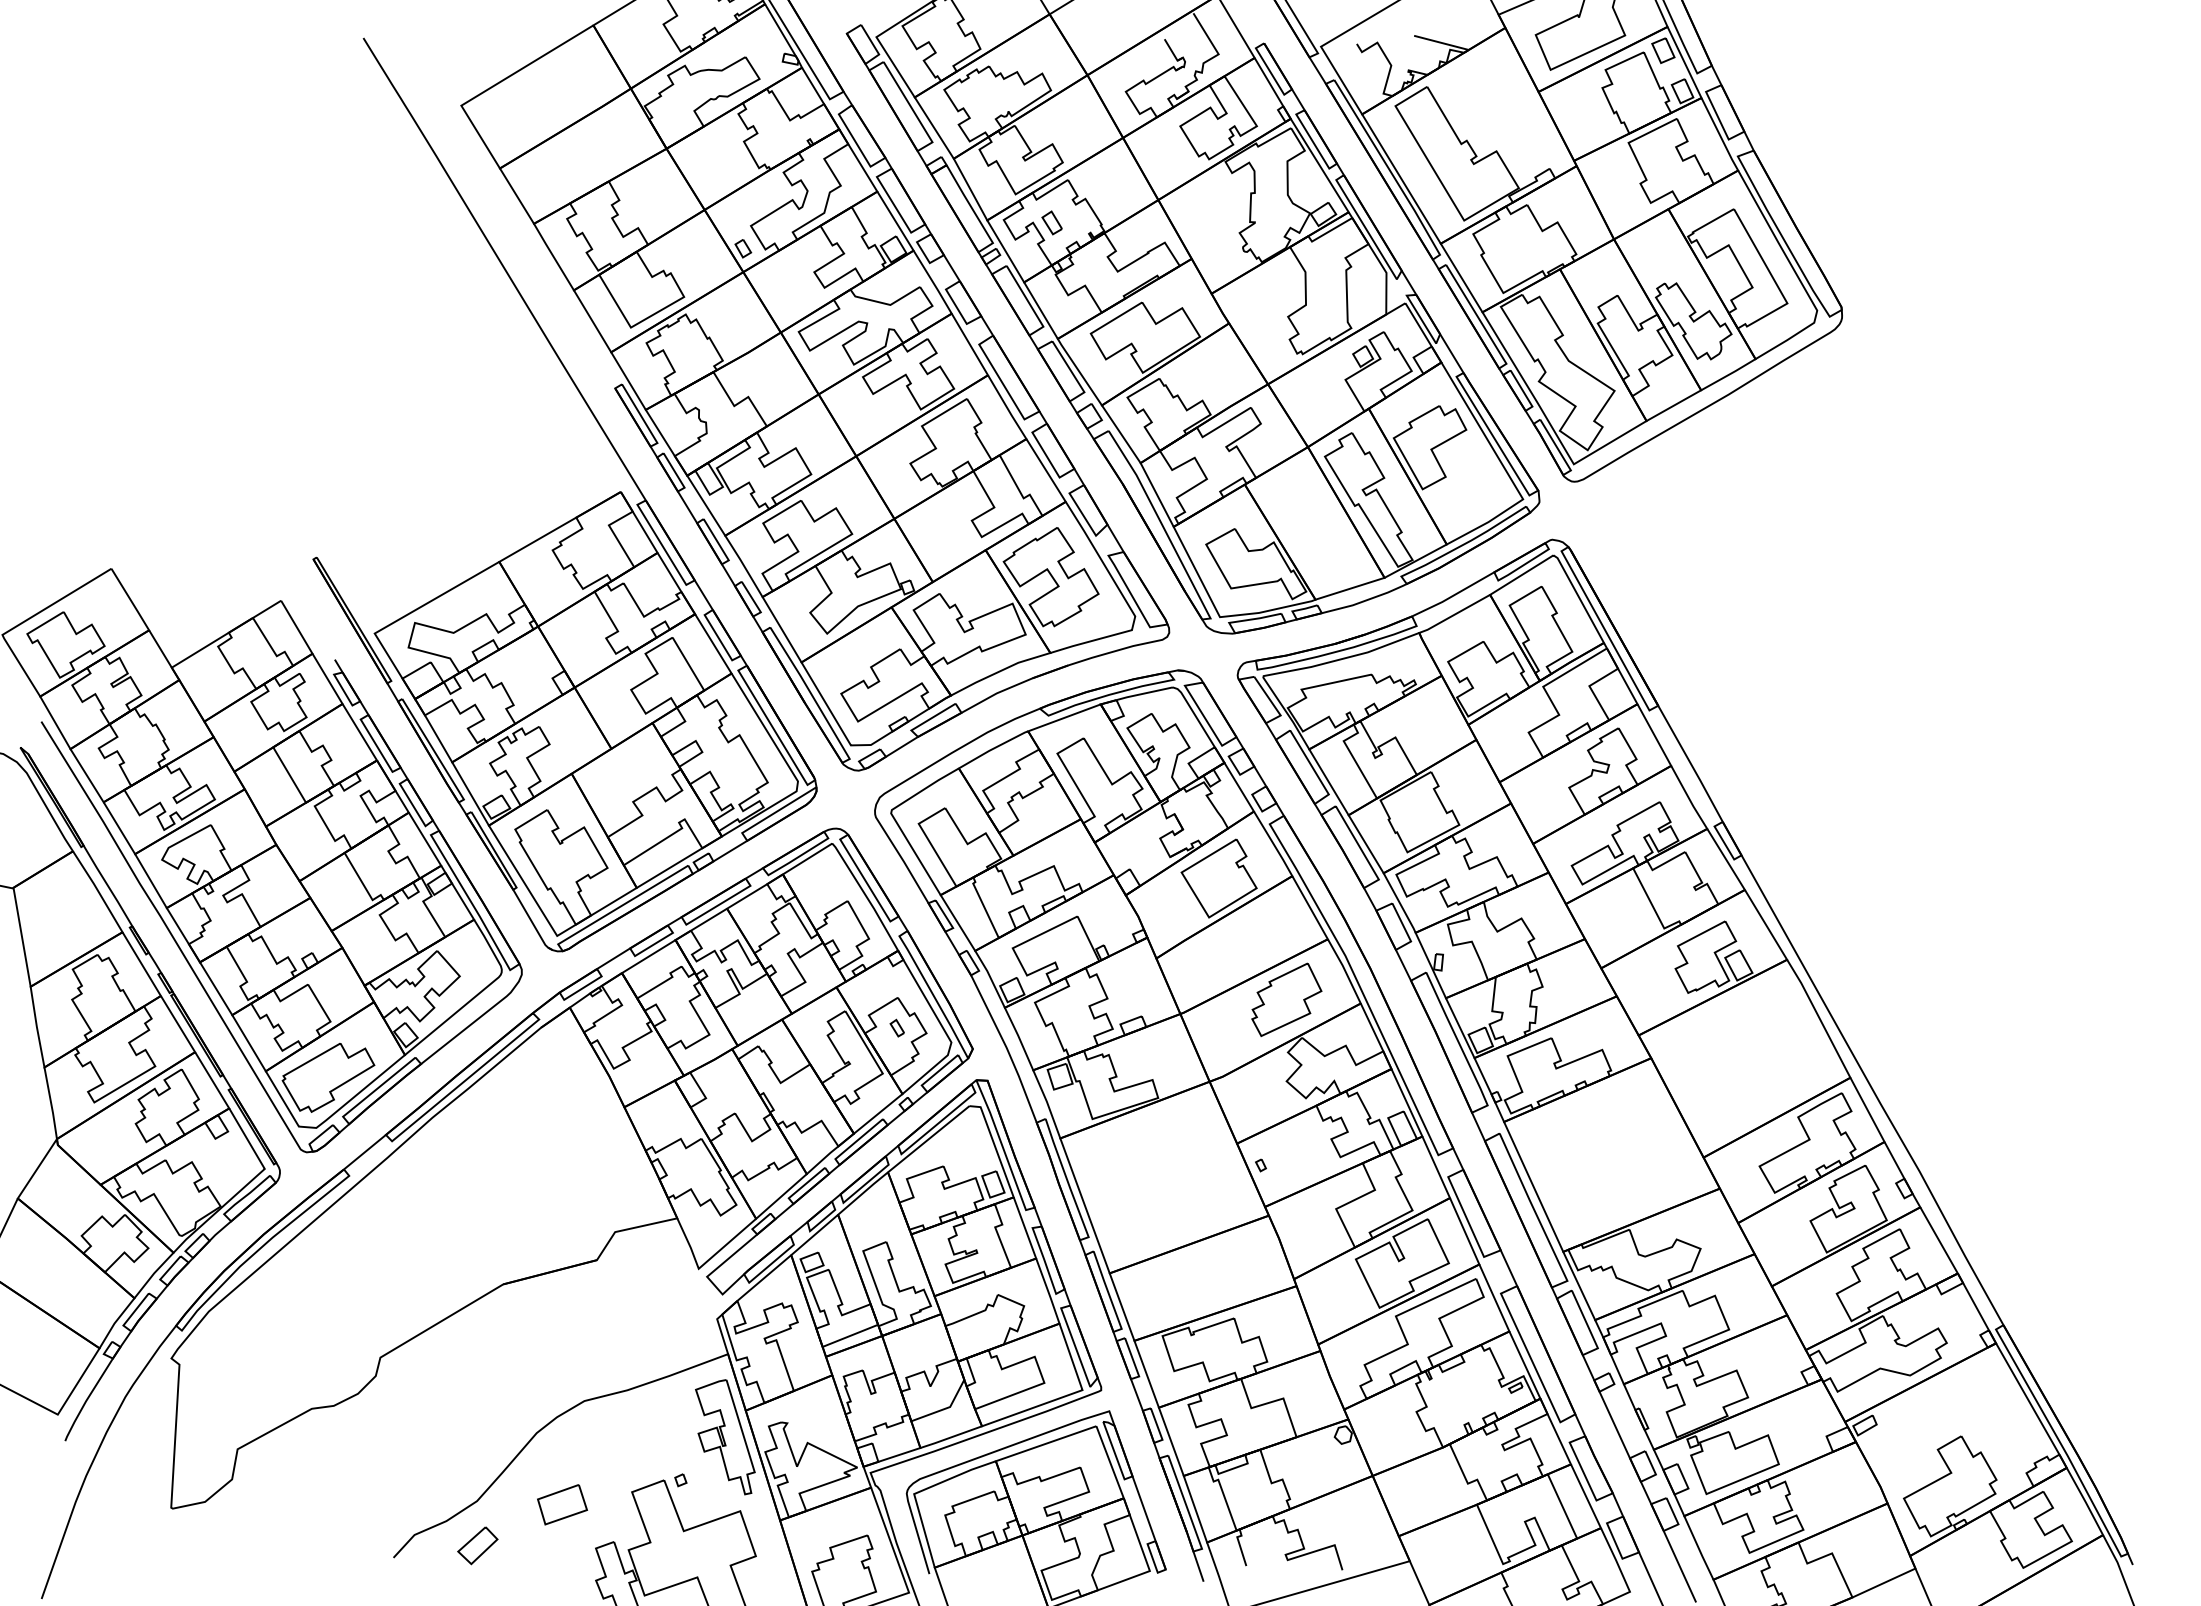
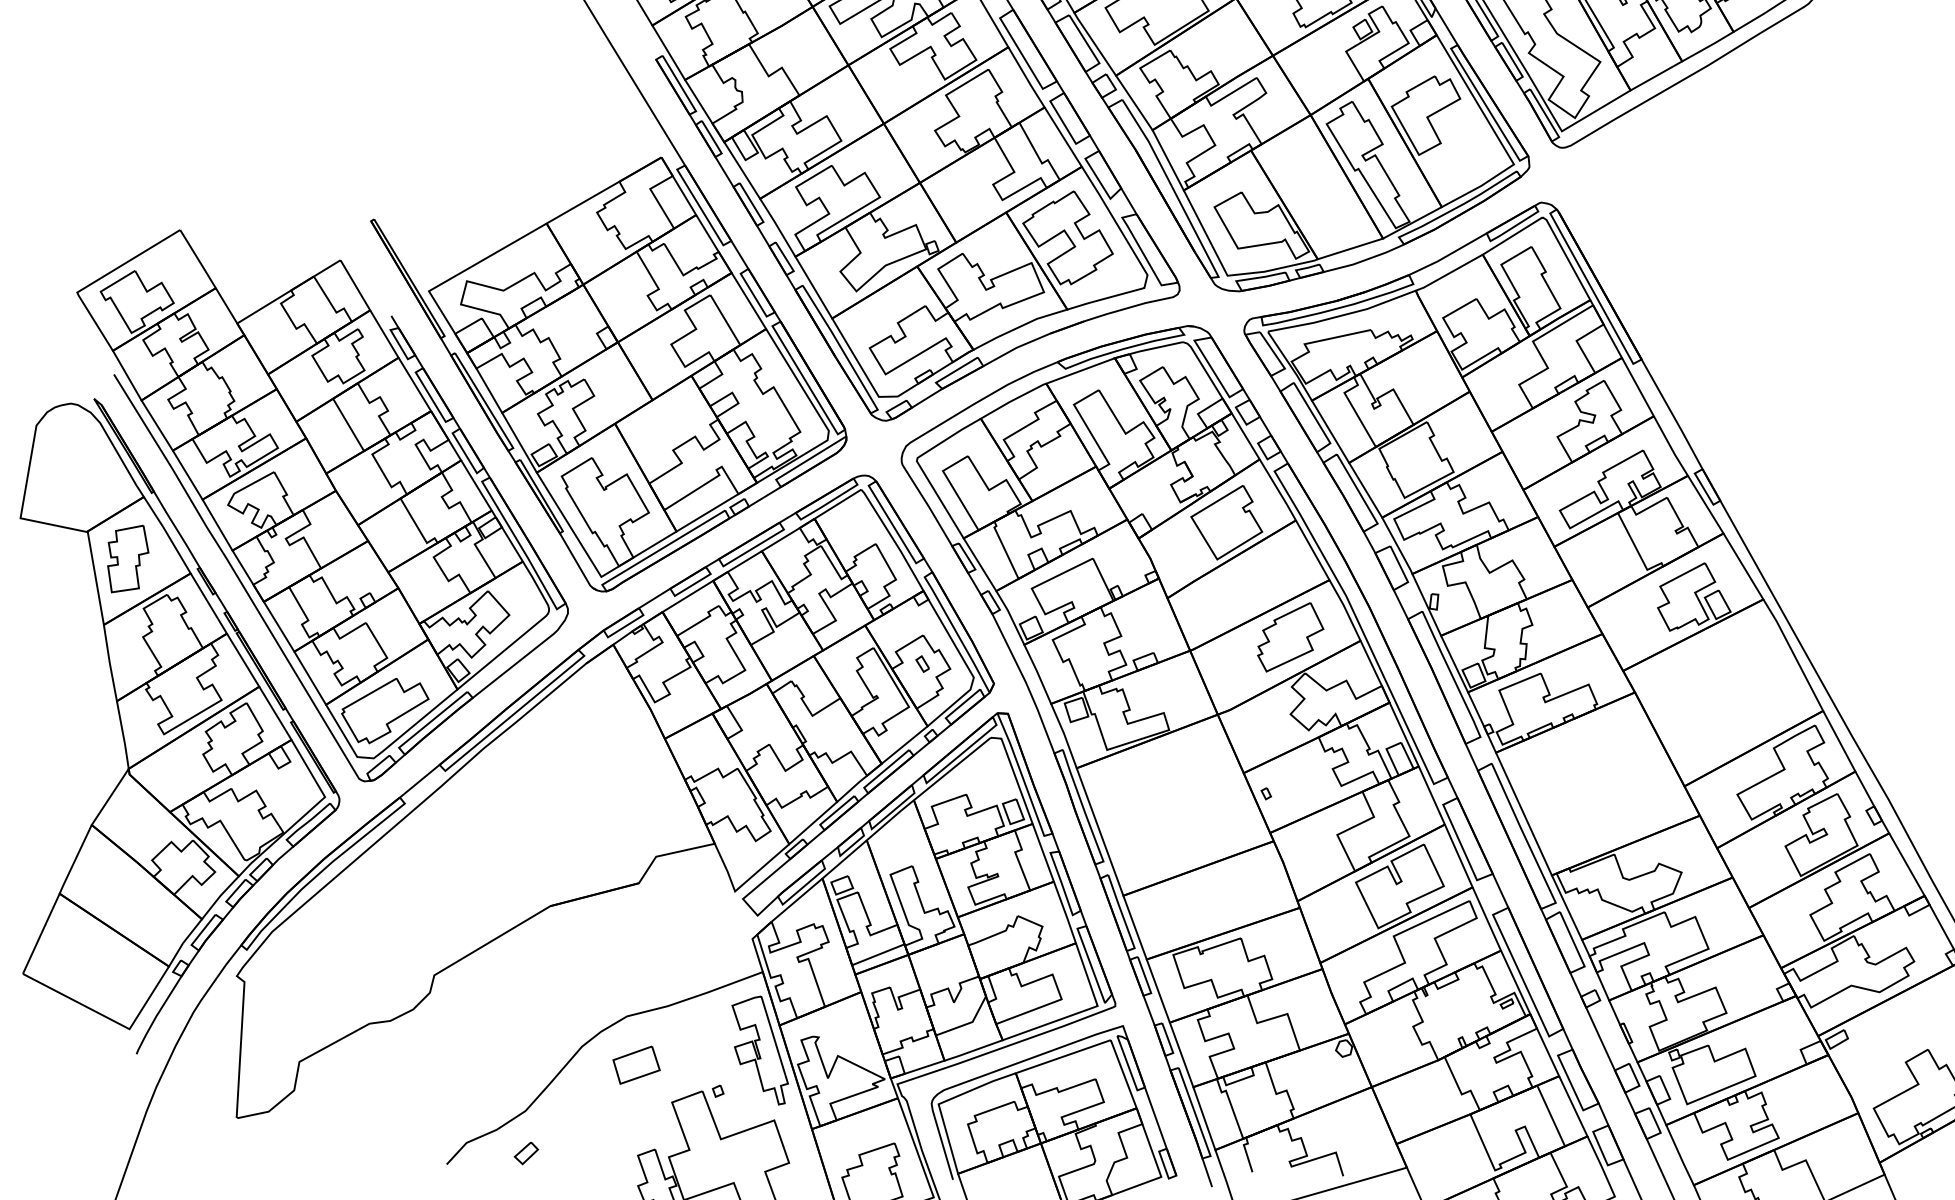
part: (56, 917) -> (128, 559), added
part: (562, 1504) -> (636, 1064), moved
part: (477, 1546) -> (526, 1153), size x0.62

